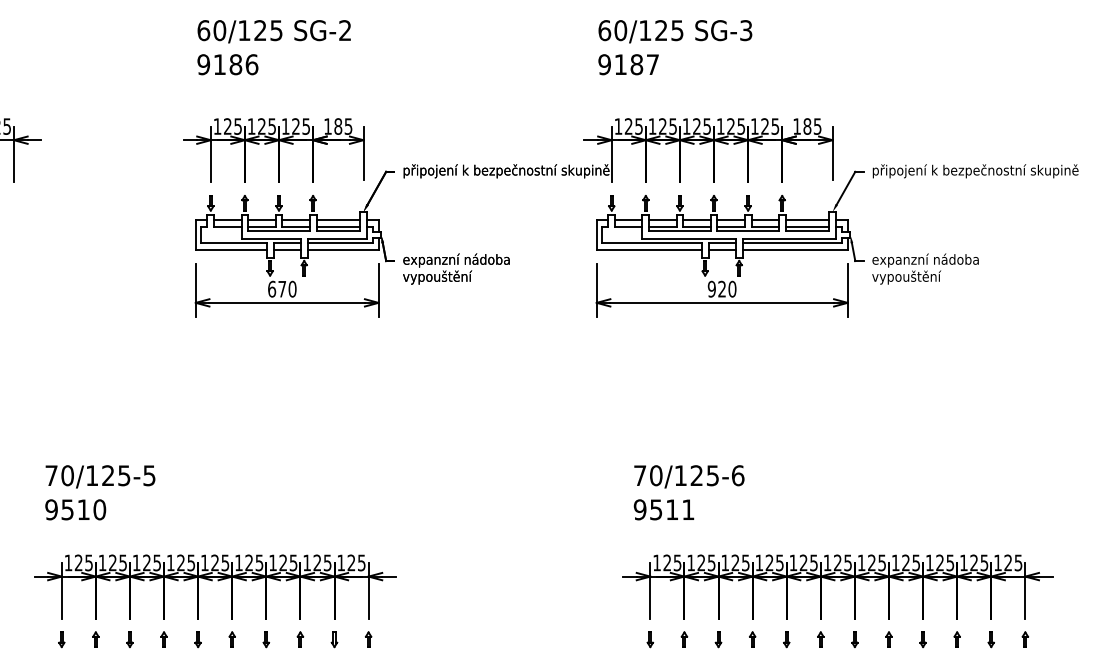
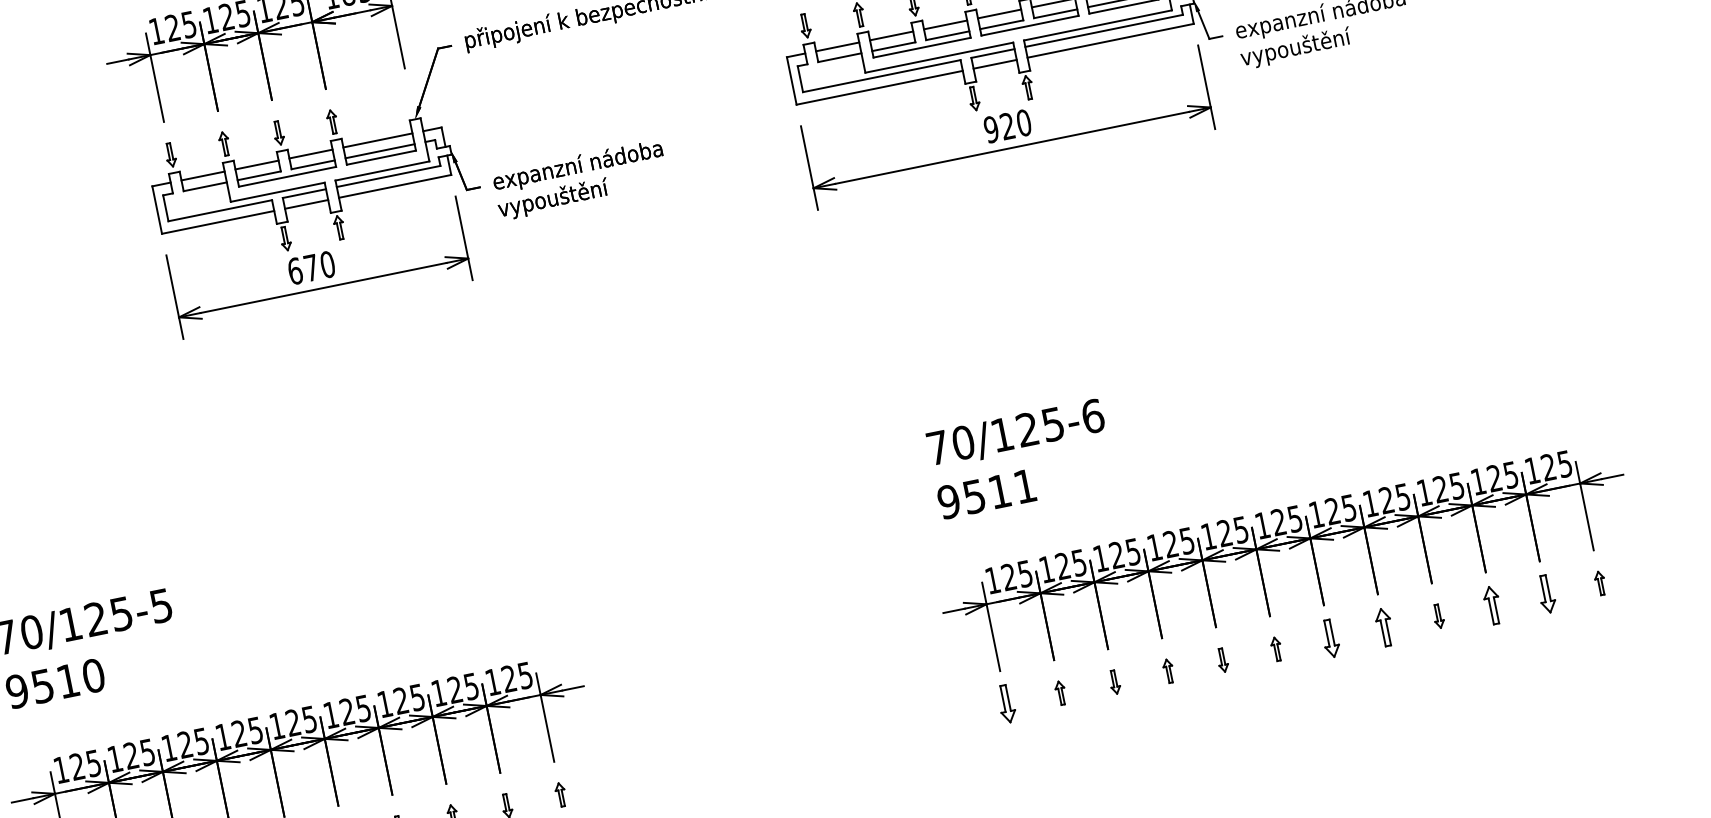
part: (650, 639) -> (1007, 703), size x1.6
part: (854, 639) -> (1329, 638), size x1.6
part: (888, 639) -> (1383, 627), size x1.6
part: (956, 639) -> (1491, 605), size x1.6
part: (990, 639) -> (1545, 594), size x1.6

